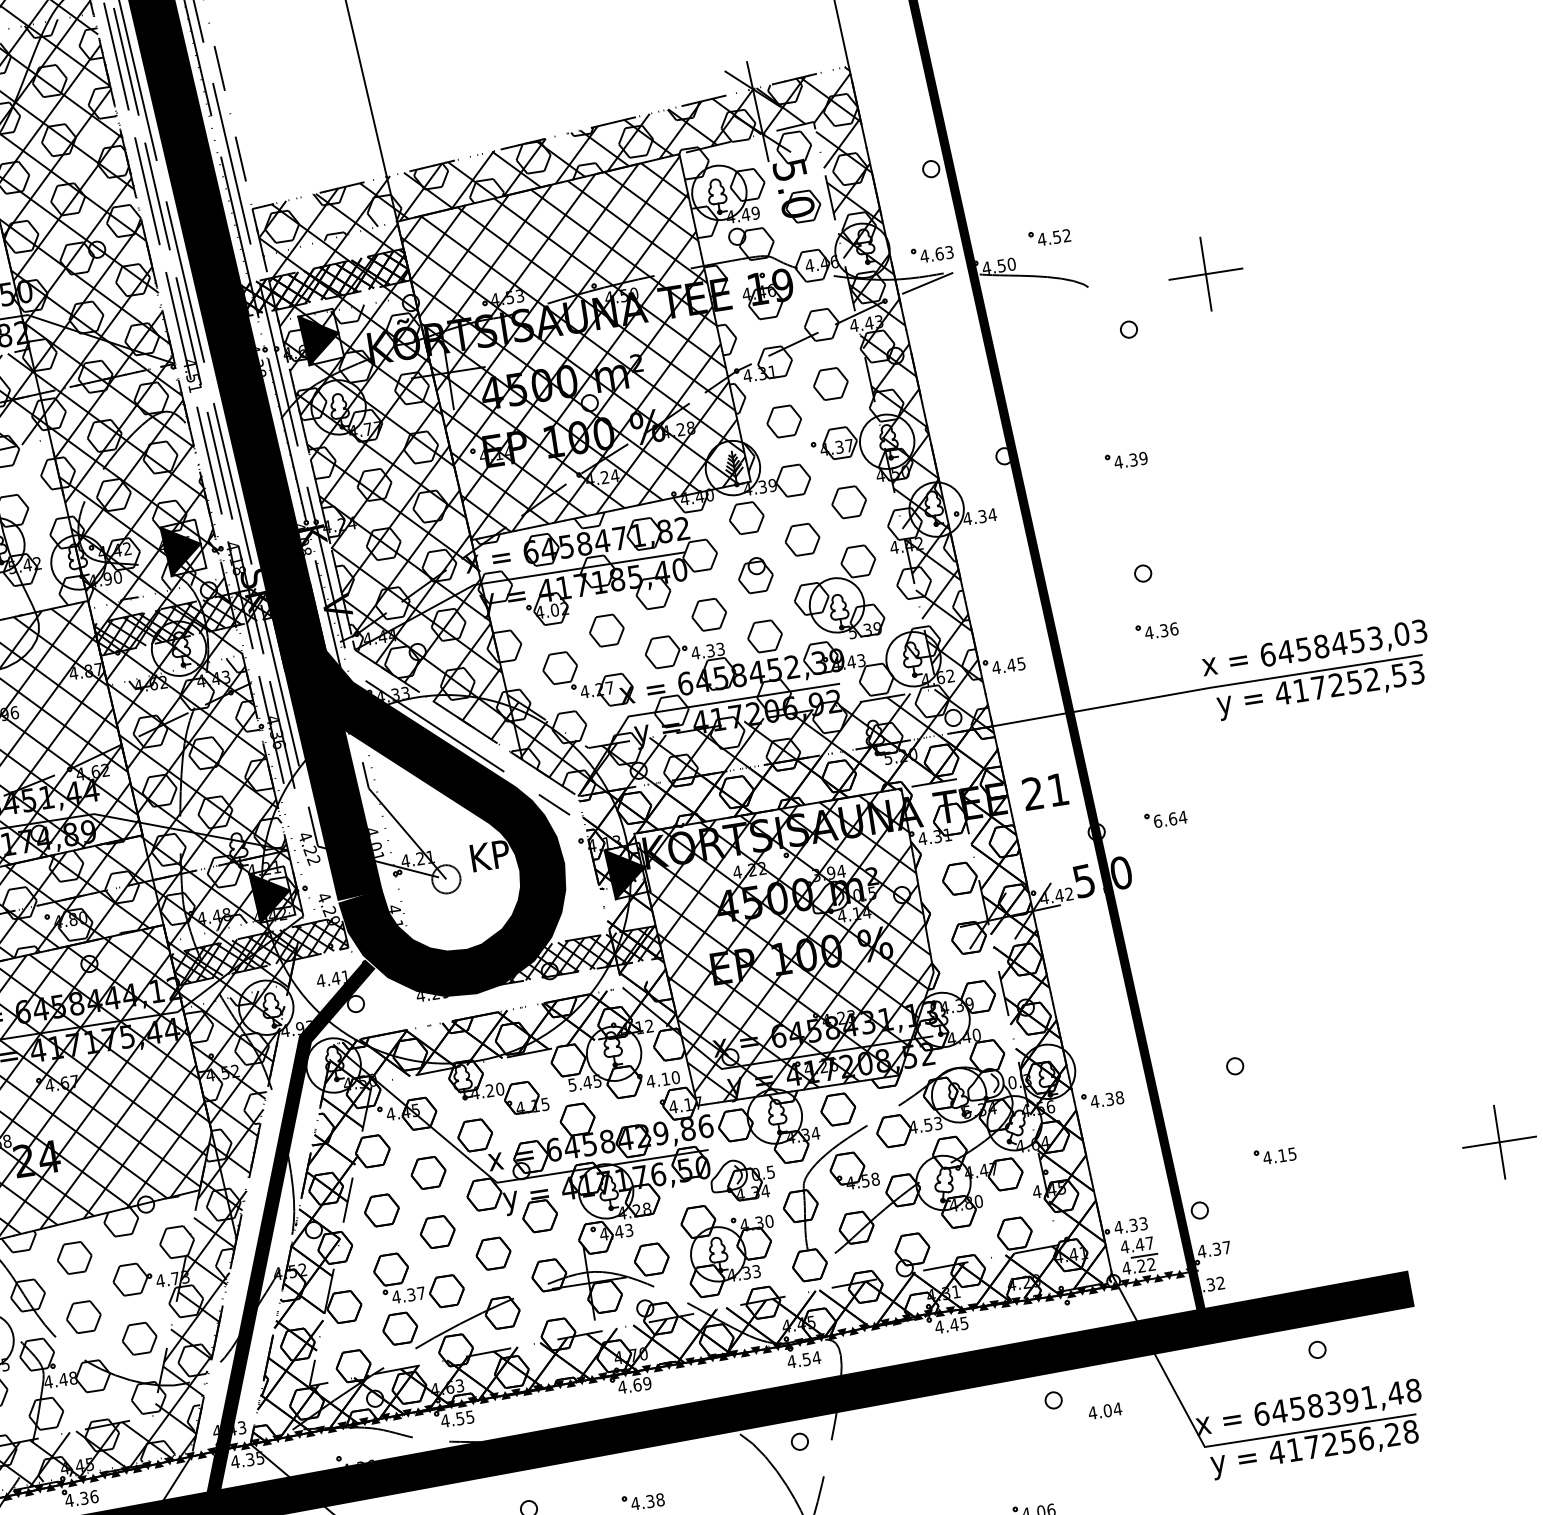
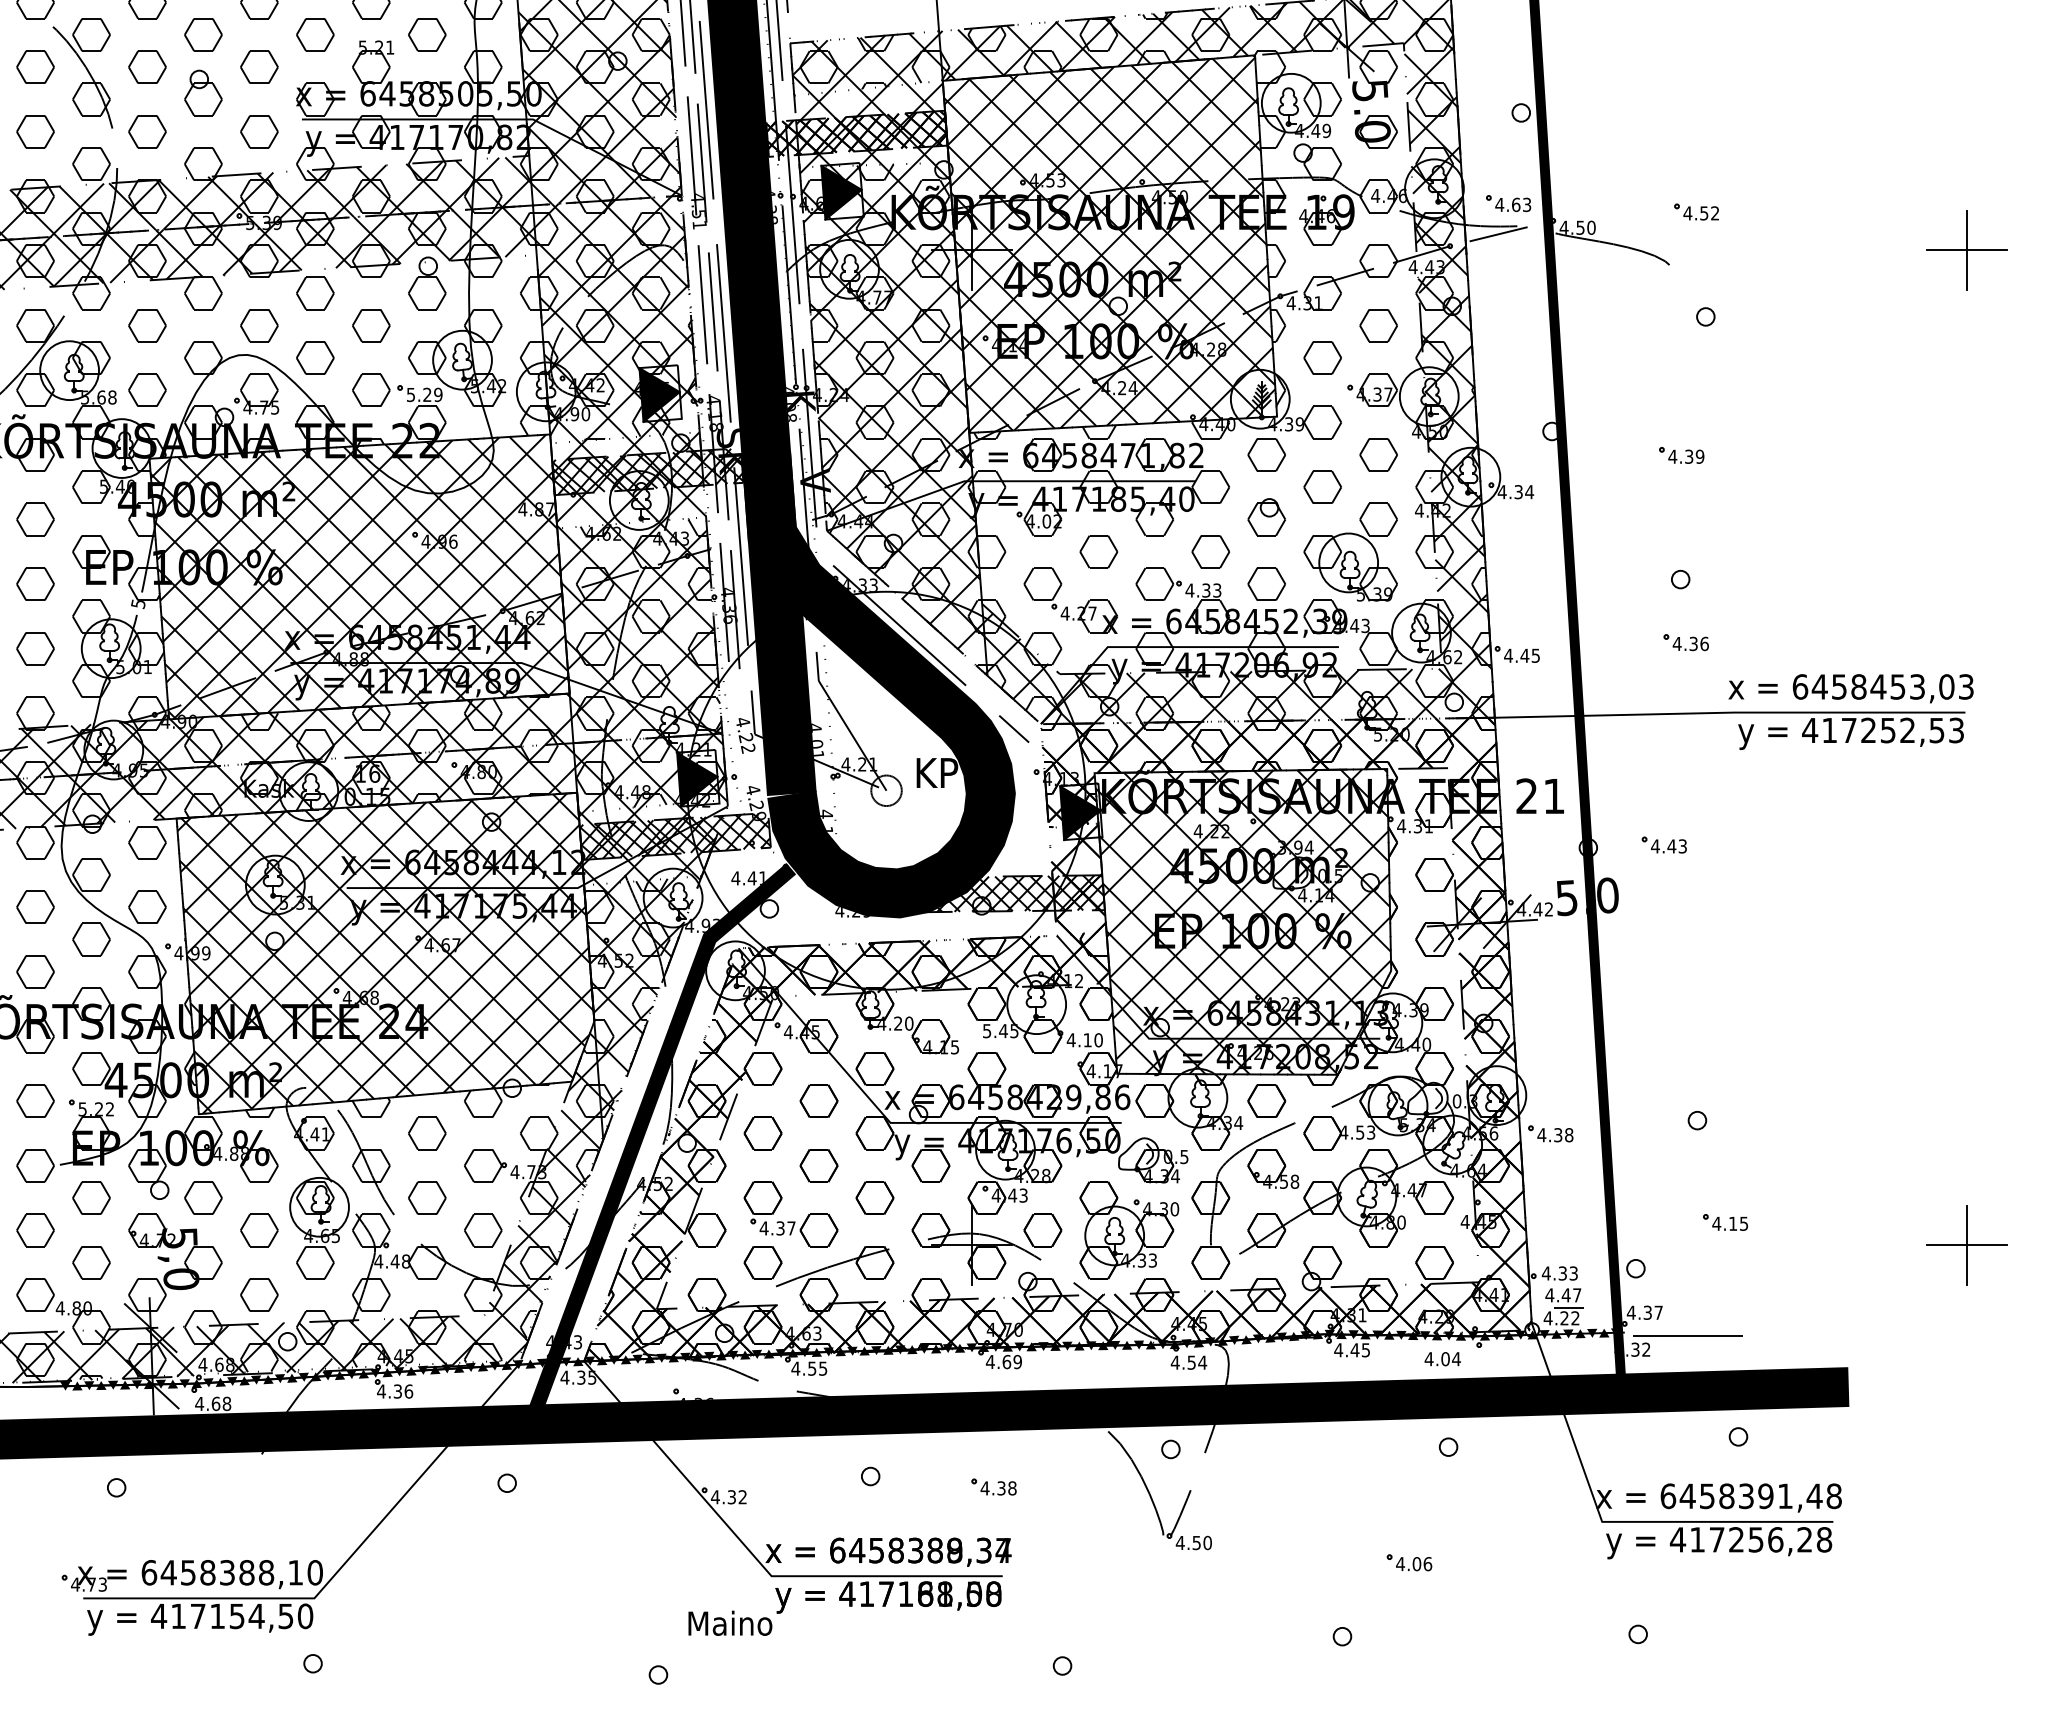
part: (1049, 236) -> (1696, 211), moved
part: (1205, 274) -> (1966, 250), moved
text: (1170, 819) -> (1669, 846), 6.64 -> 4.43
line: (1256, 1264) -> (1687, 1335), added
text: (1105, 1411) -> (1442, 1359), moved

